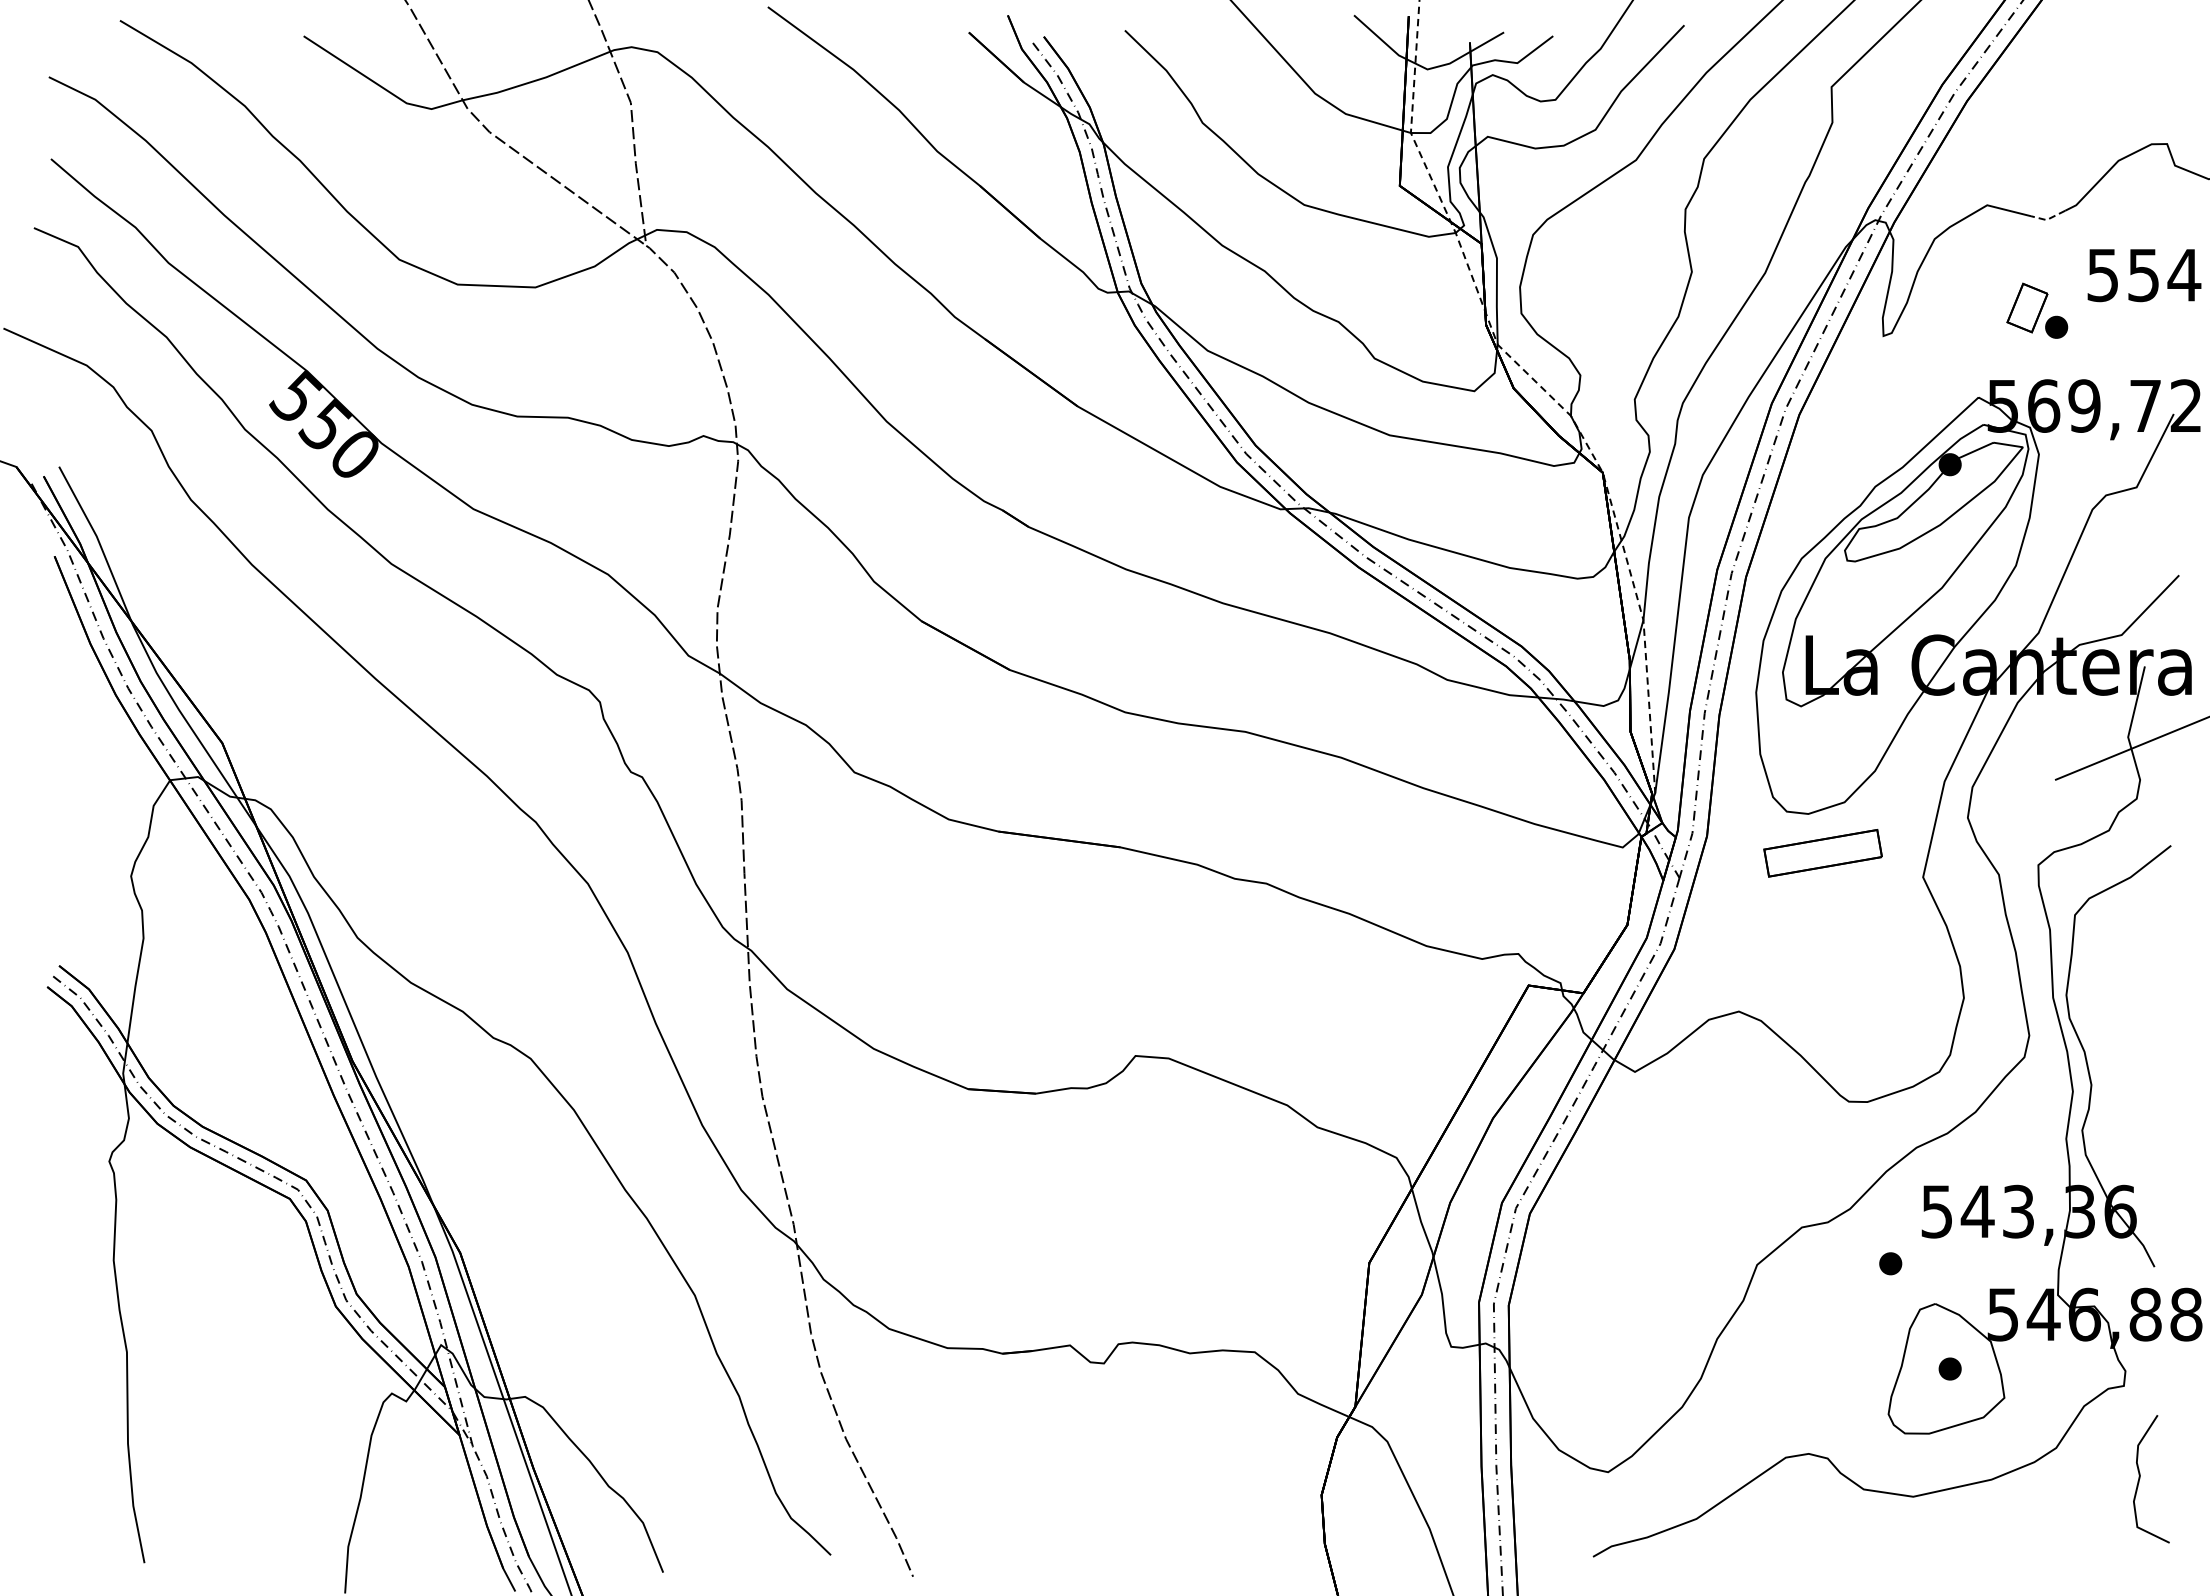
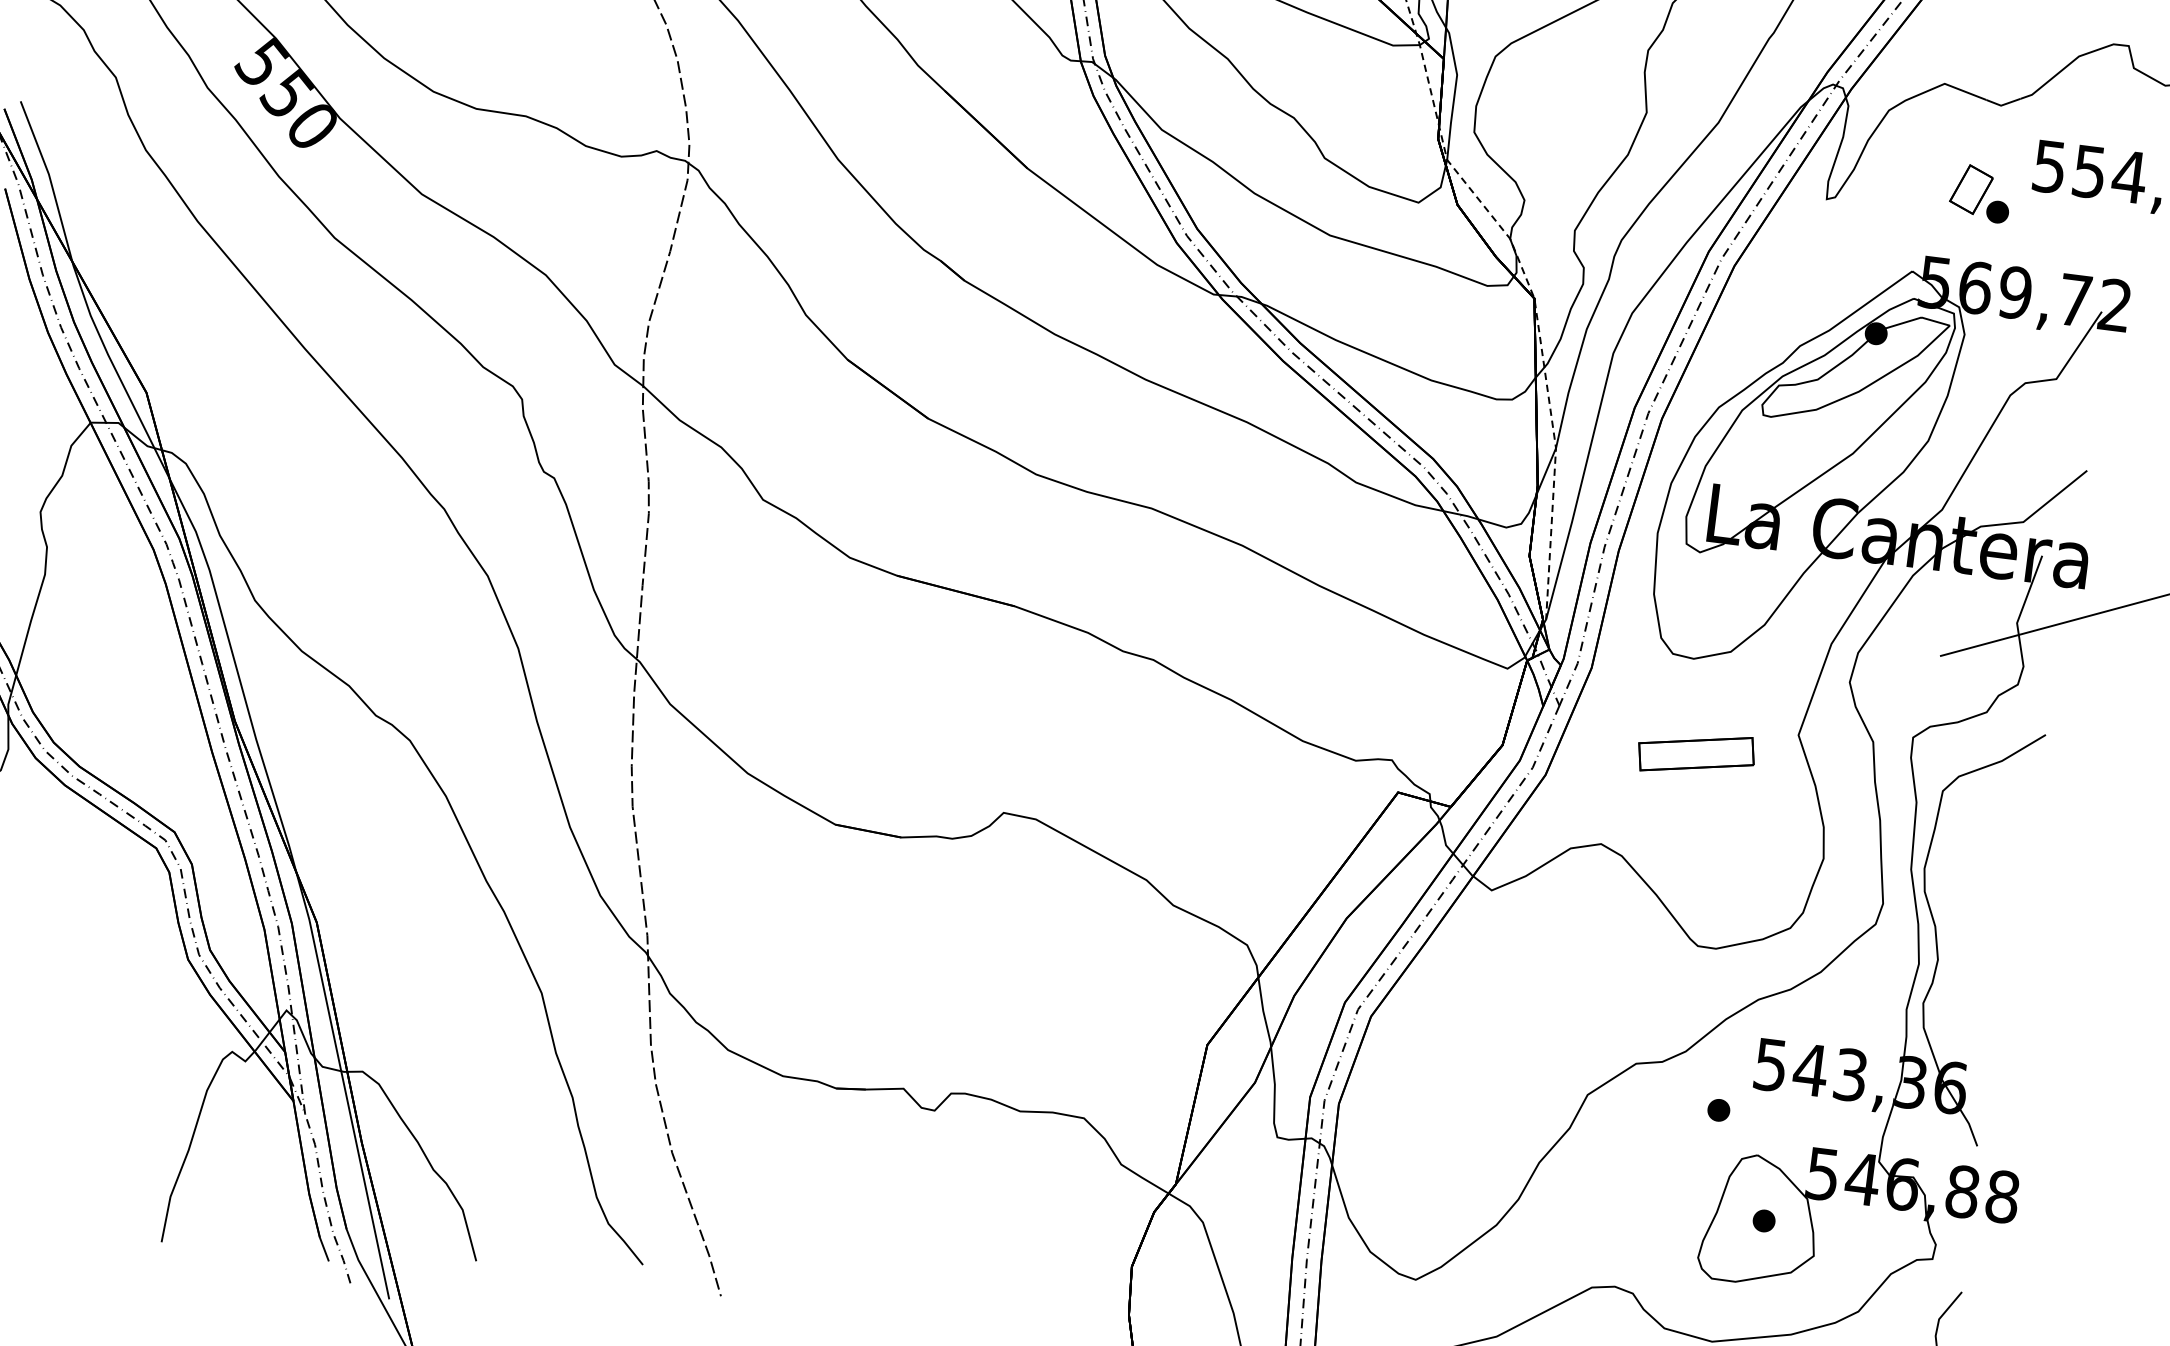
line: (2048, 219) -> (2003, 105), dashed -> solid
part: (1822, 853) -> (1695, 754), moved

